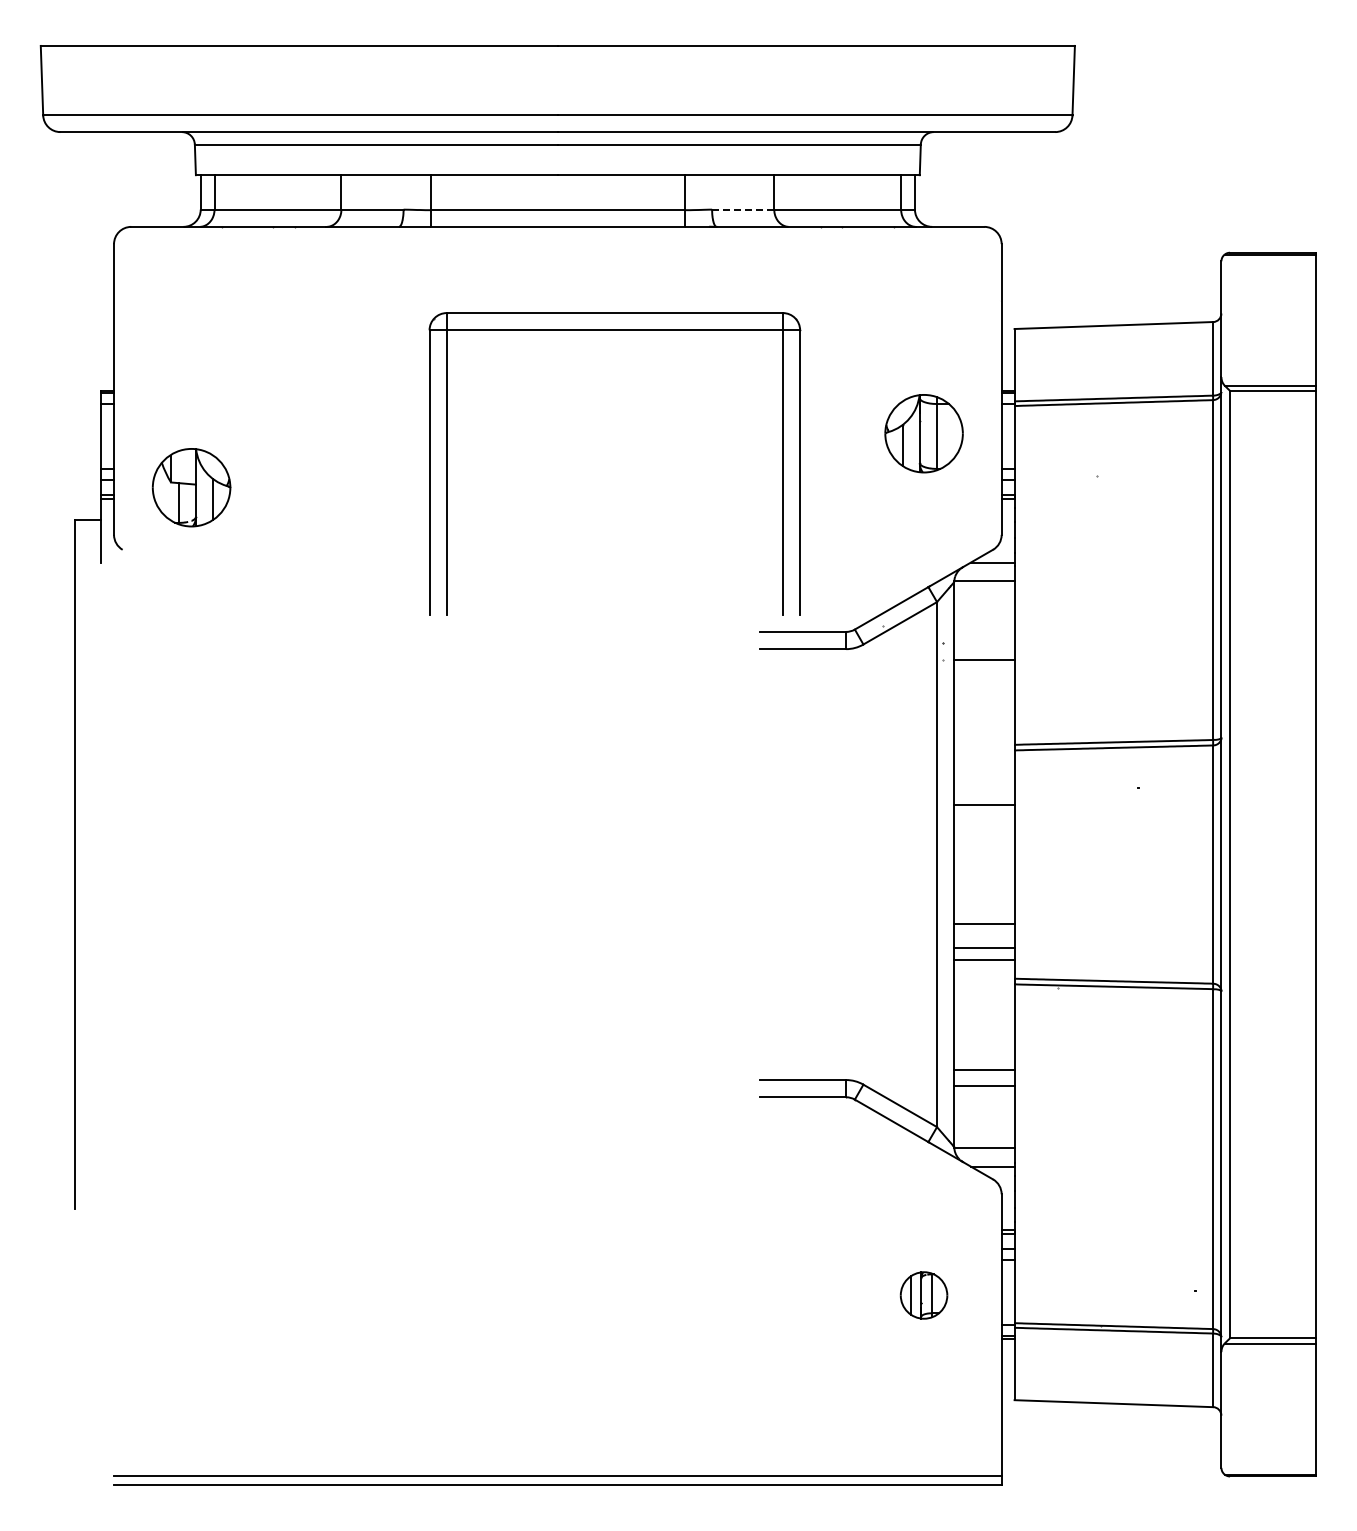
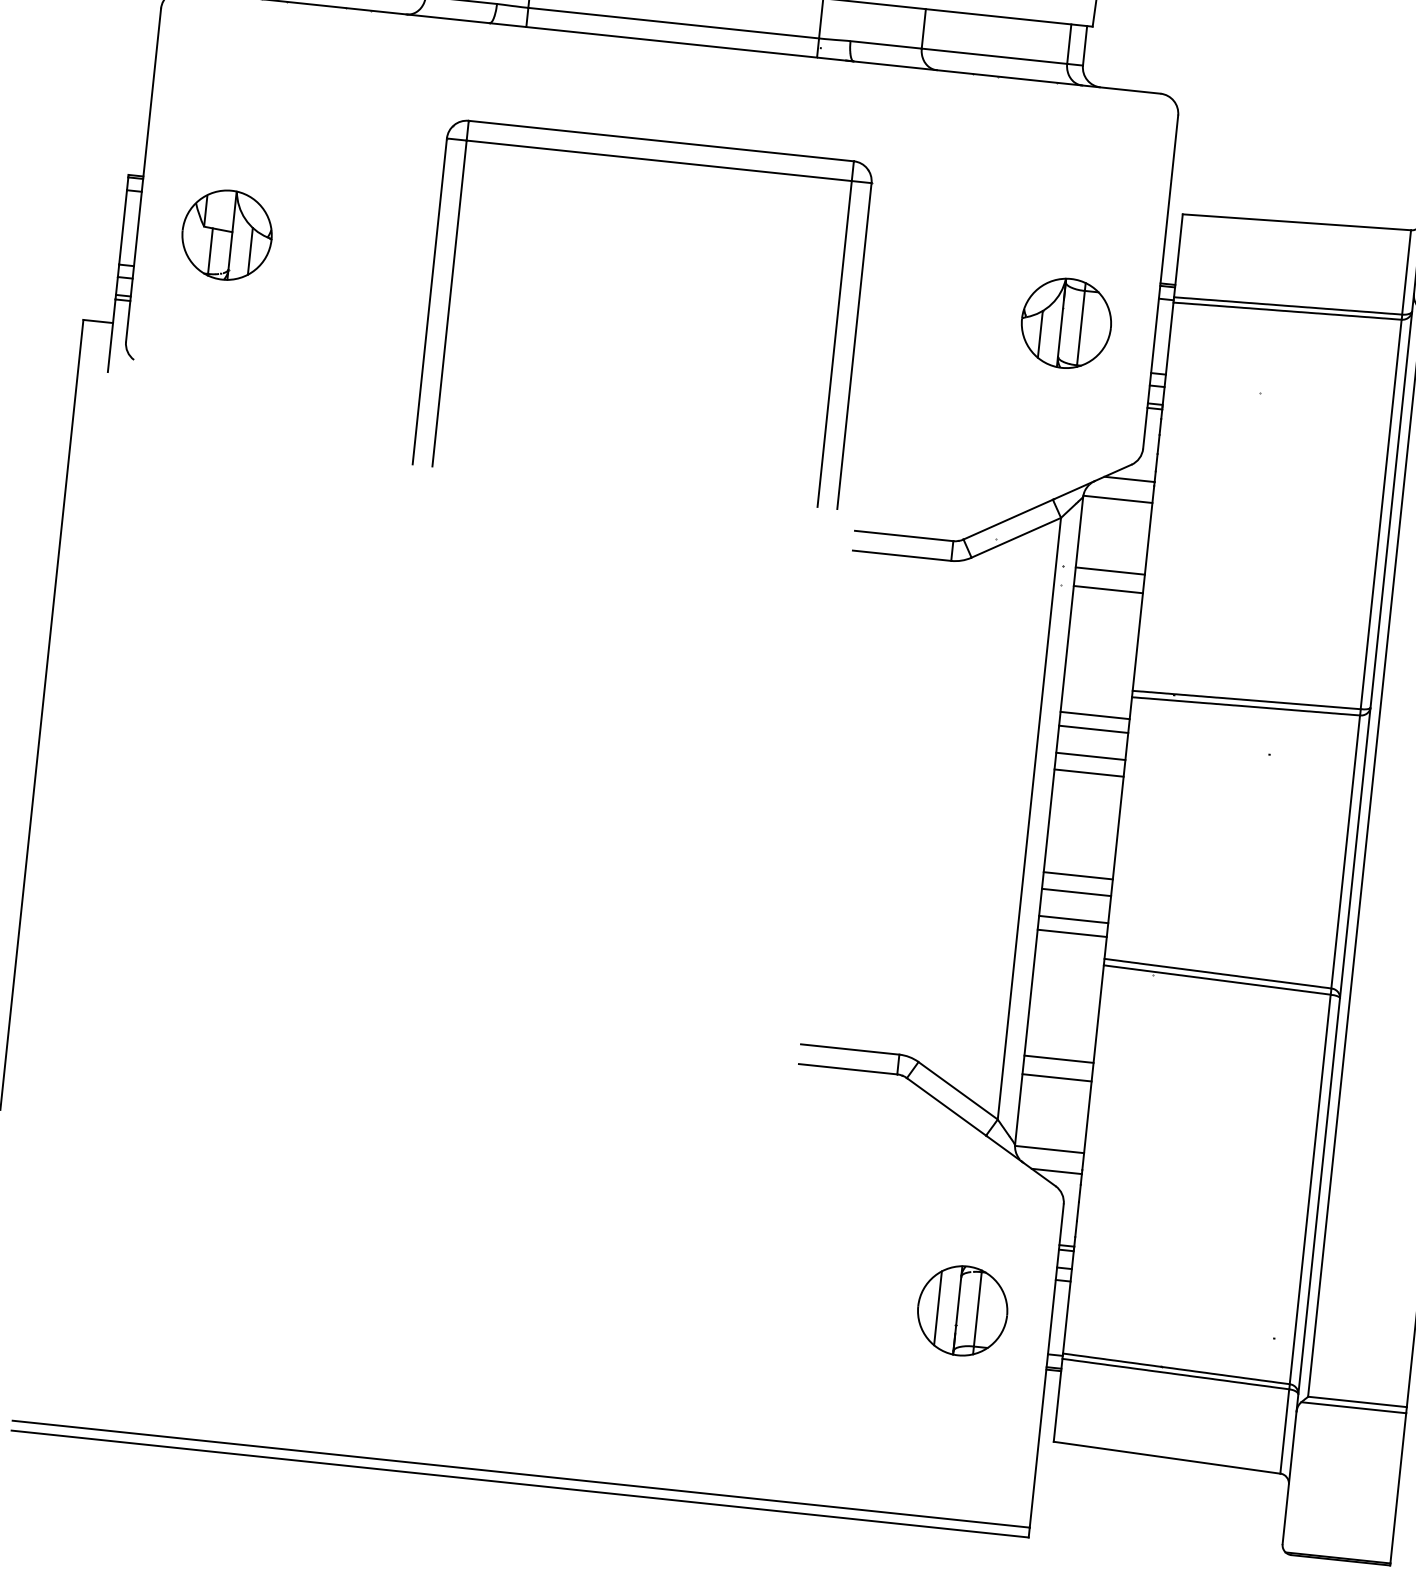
line: (743, 209) -> (886, 44), dashed -> solid
part: (614, 330) -> (658, 161), moved
part: (191, 487) -> (227, 234), moved
line: (984, 643) -> (1110, 571), added
line: (984, 769) -> (1095, 715), added
line: (984, 781) -> (1093, 729), added
line: (984, 819) -> (1089, 772), added
line: (984, 909) -> (1078, 875), added
part: (923, 1295) -> (962, 1310), size x1.67

